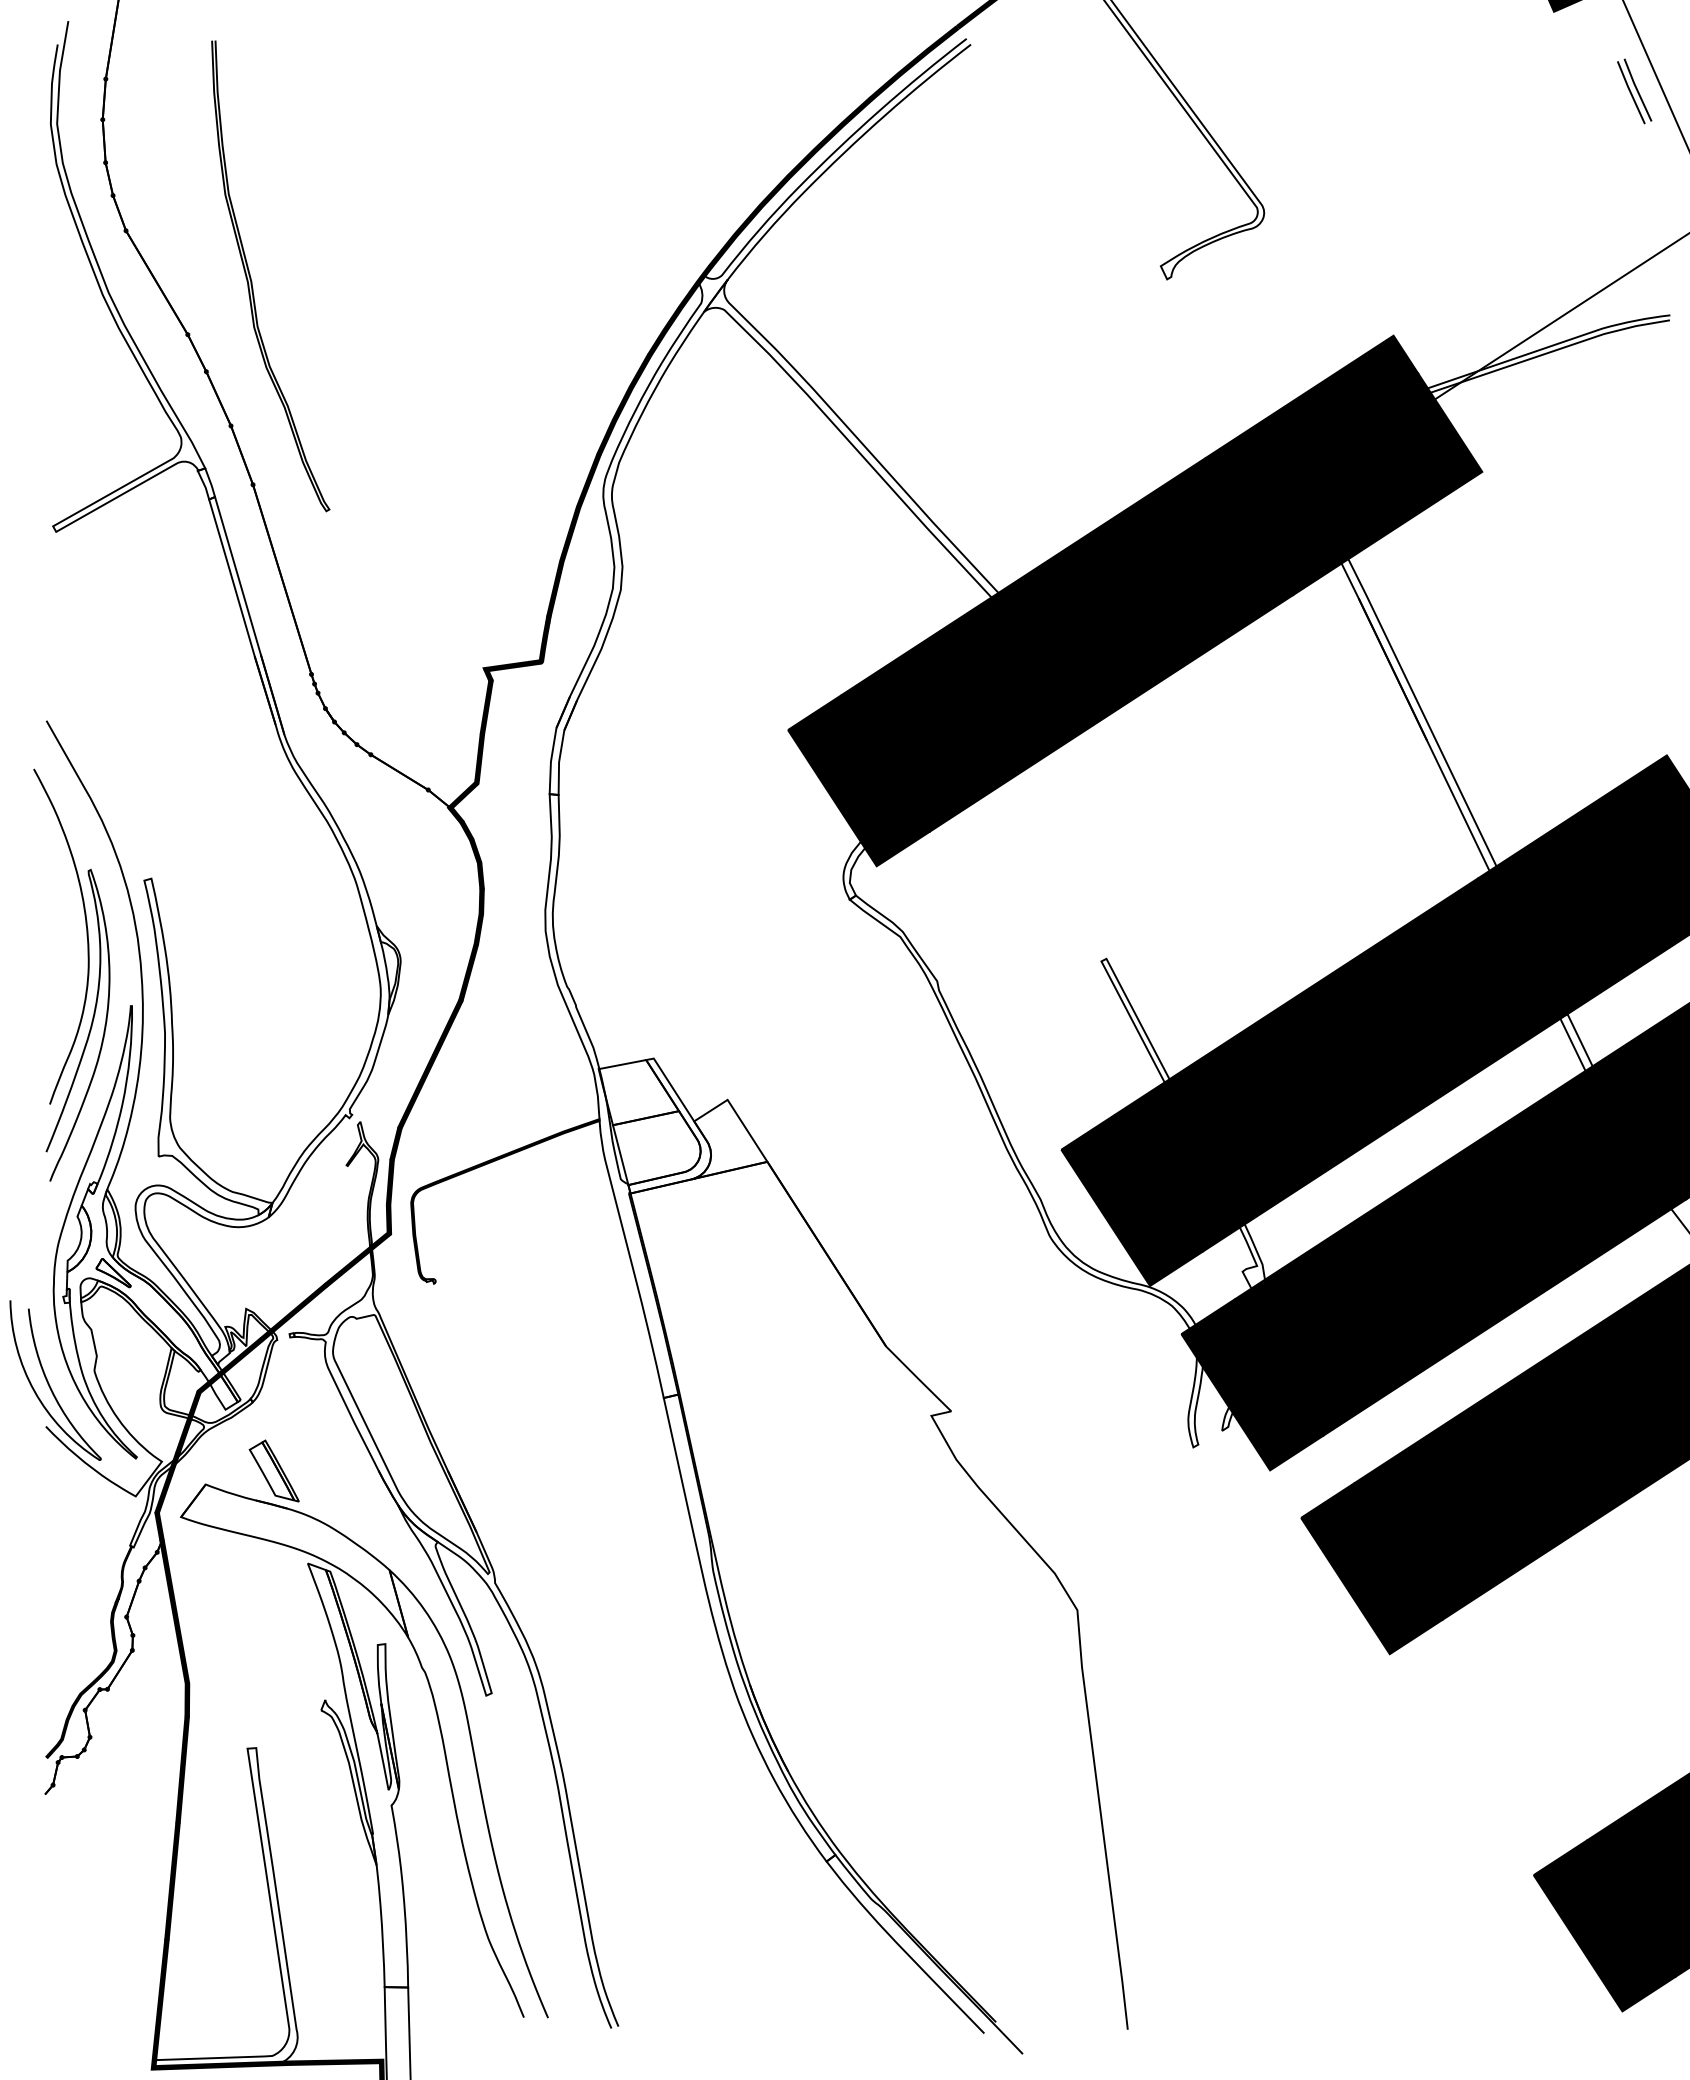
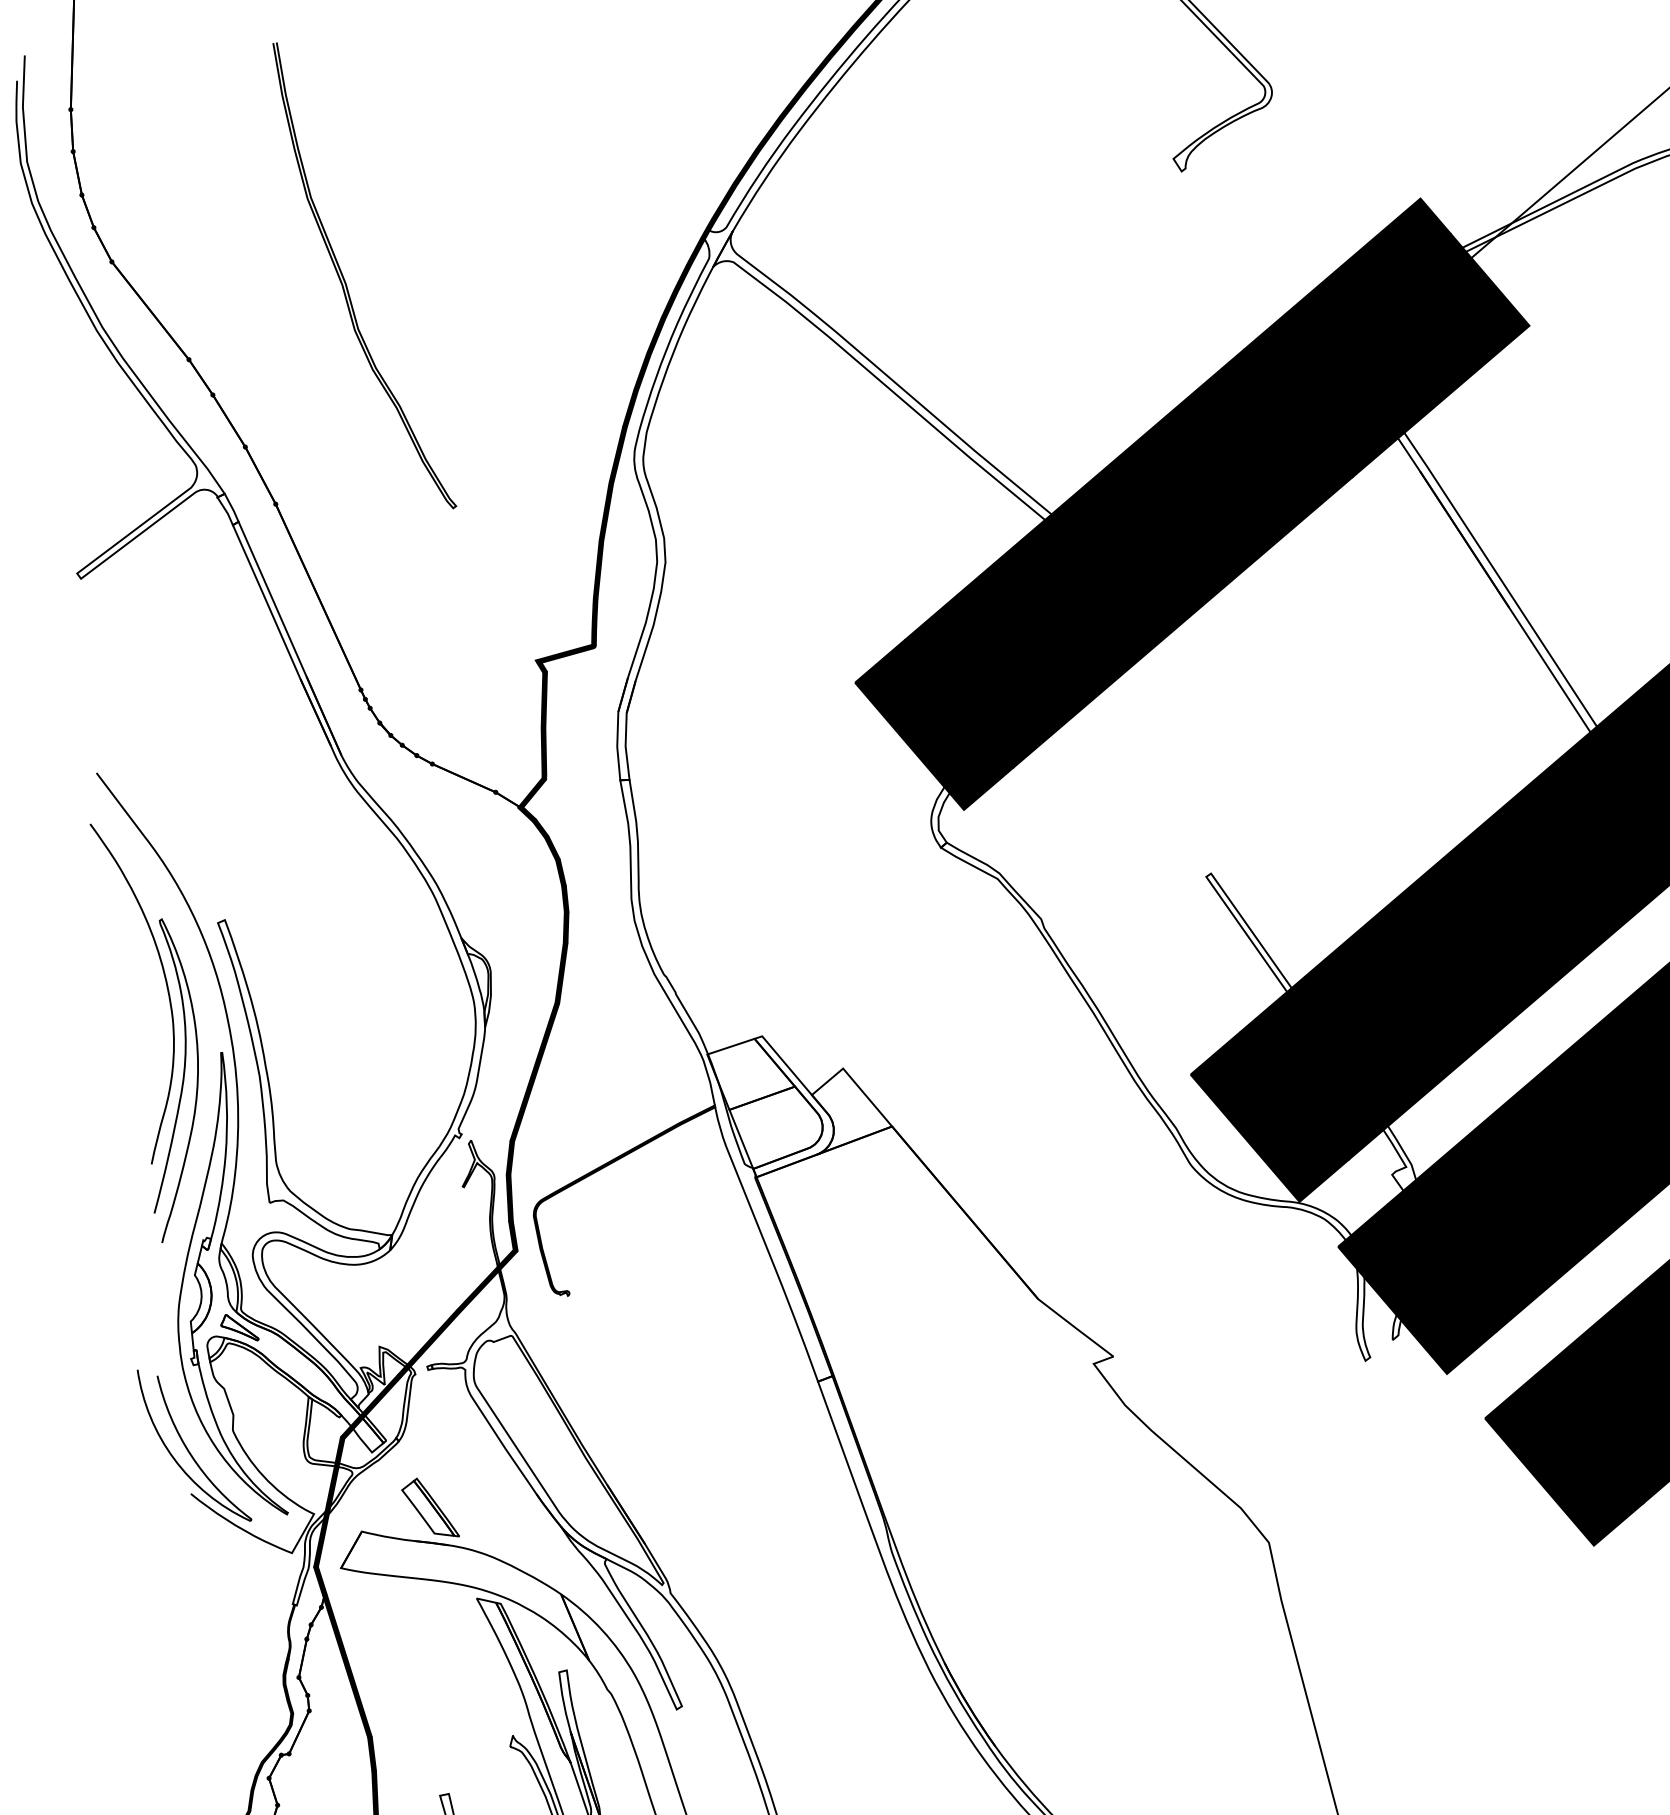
curve: (252, 281) -> (346, 283), moved

